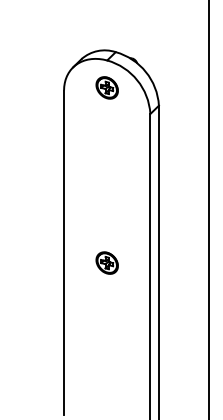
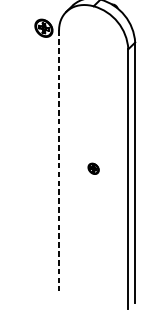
part: (106, 87) -> (43, 27), moved
line: (64, 253) -> (59, 161), solid -> dashed
part: (106, 262) -> (93, 168), size x0.6

